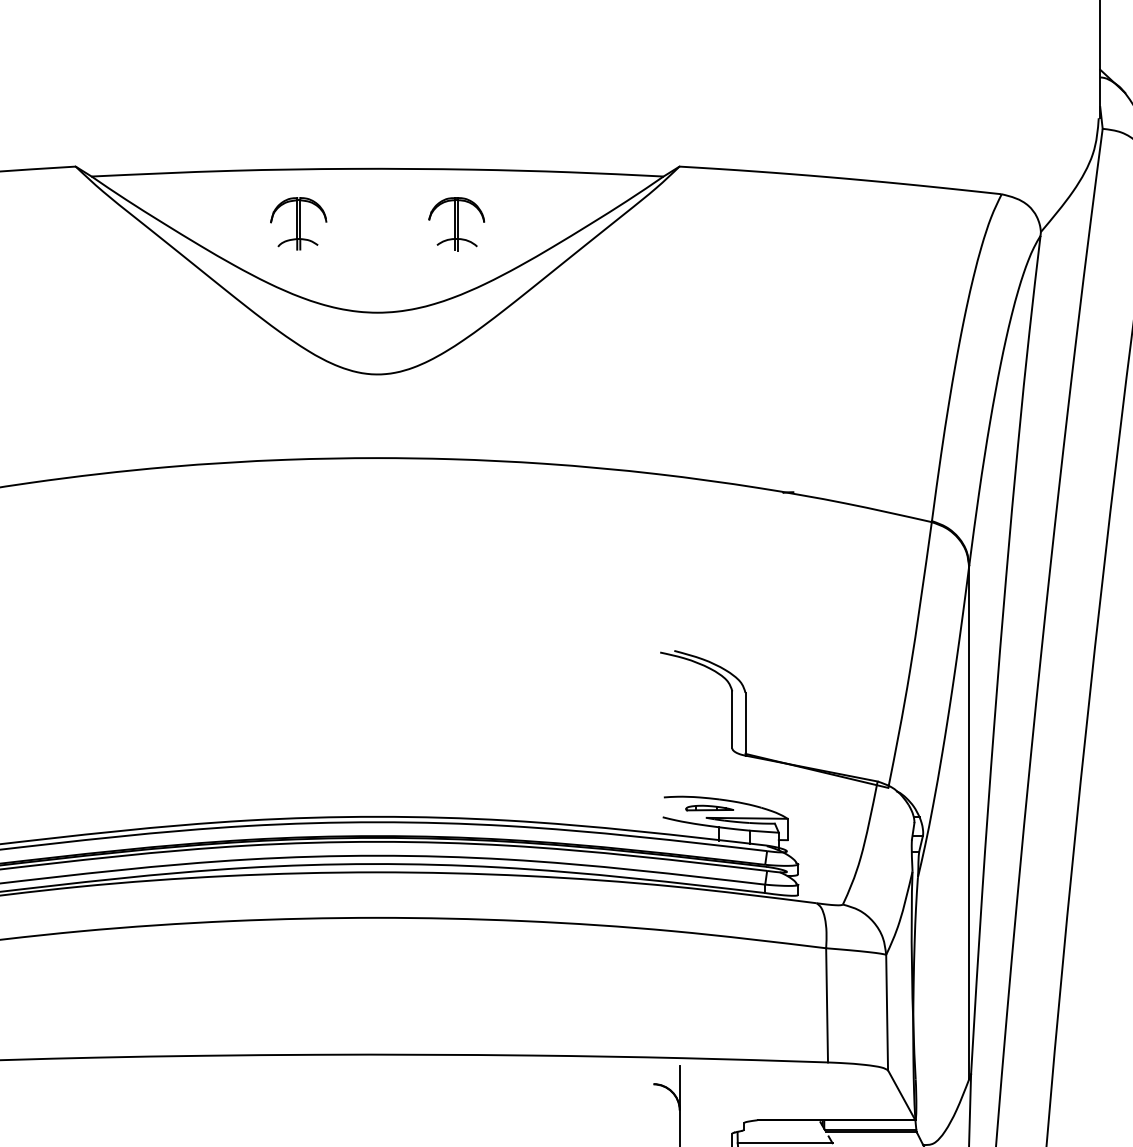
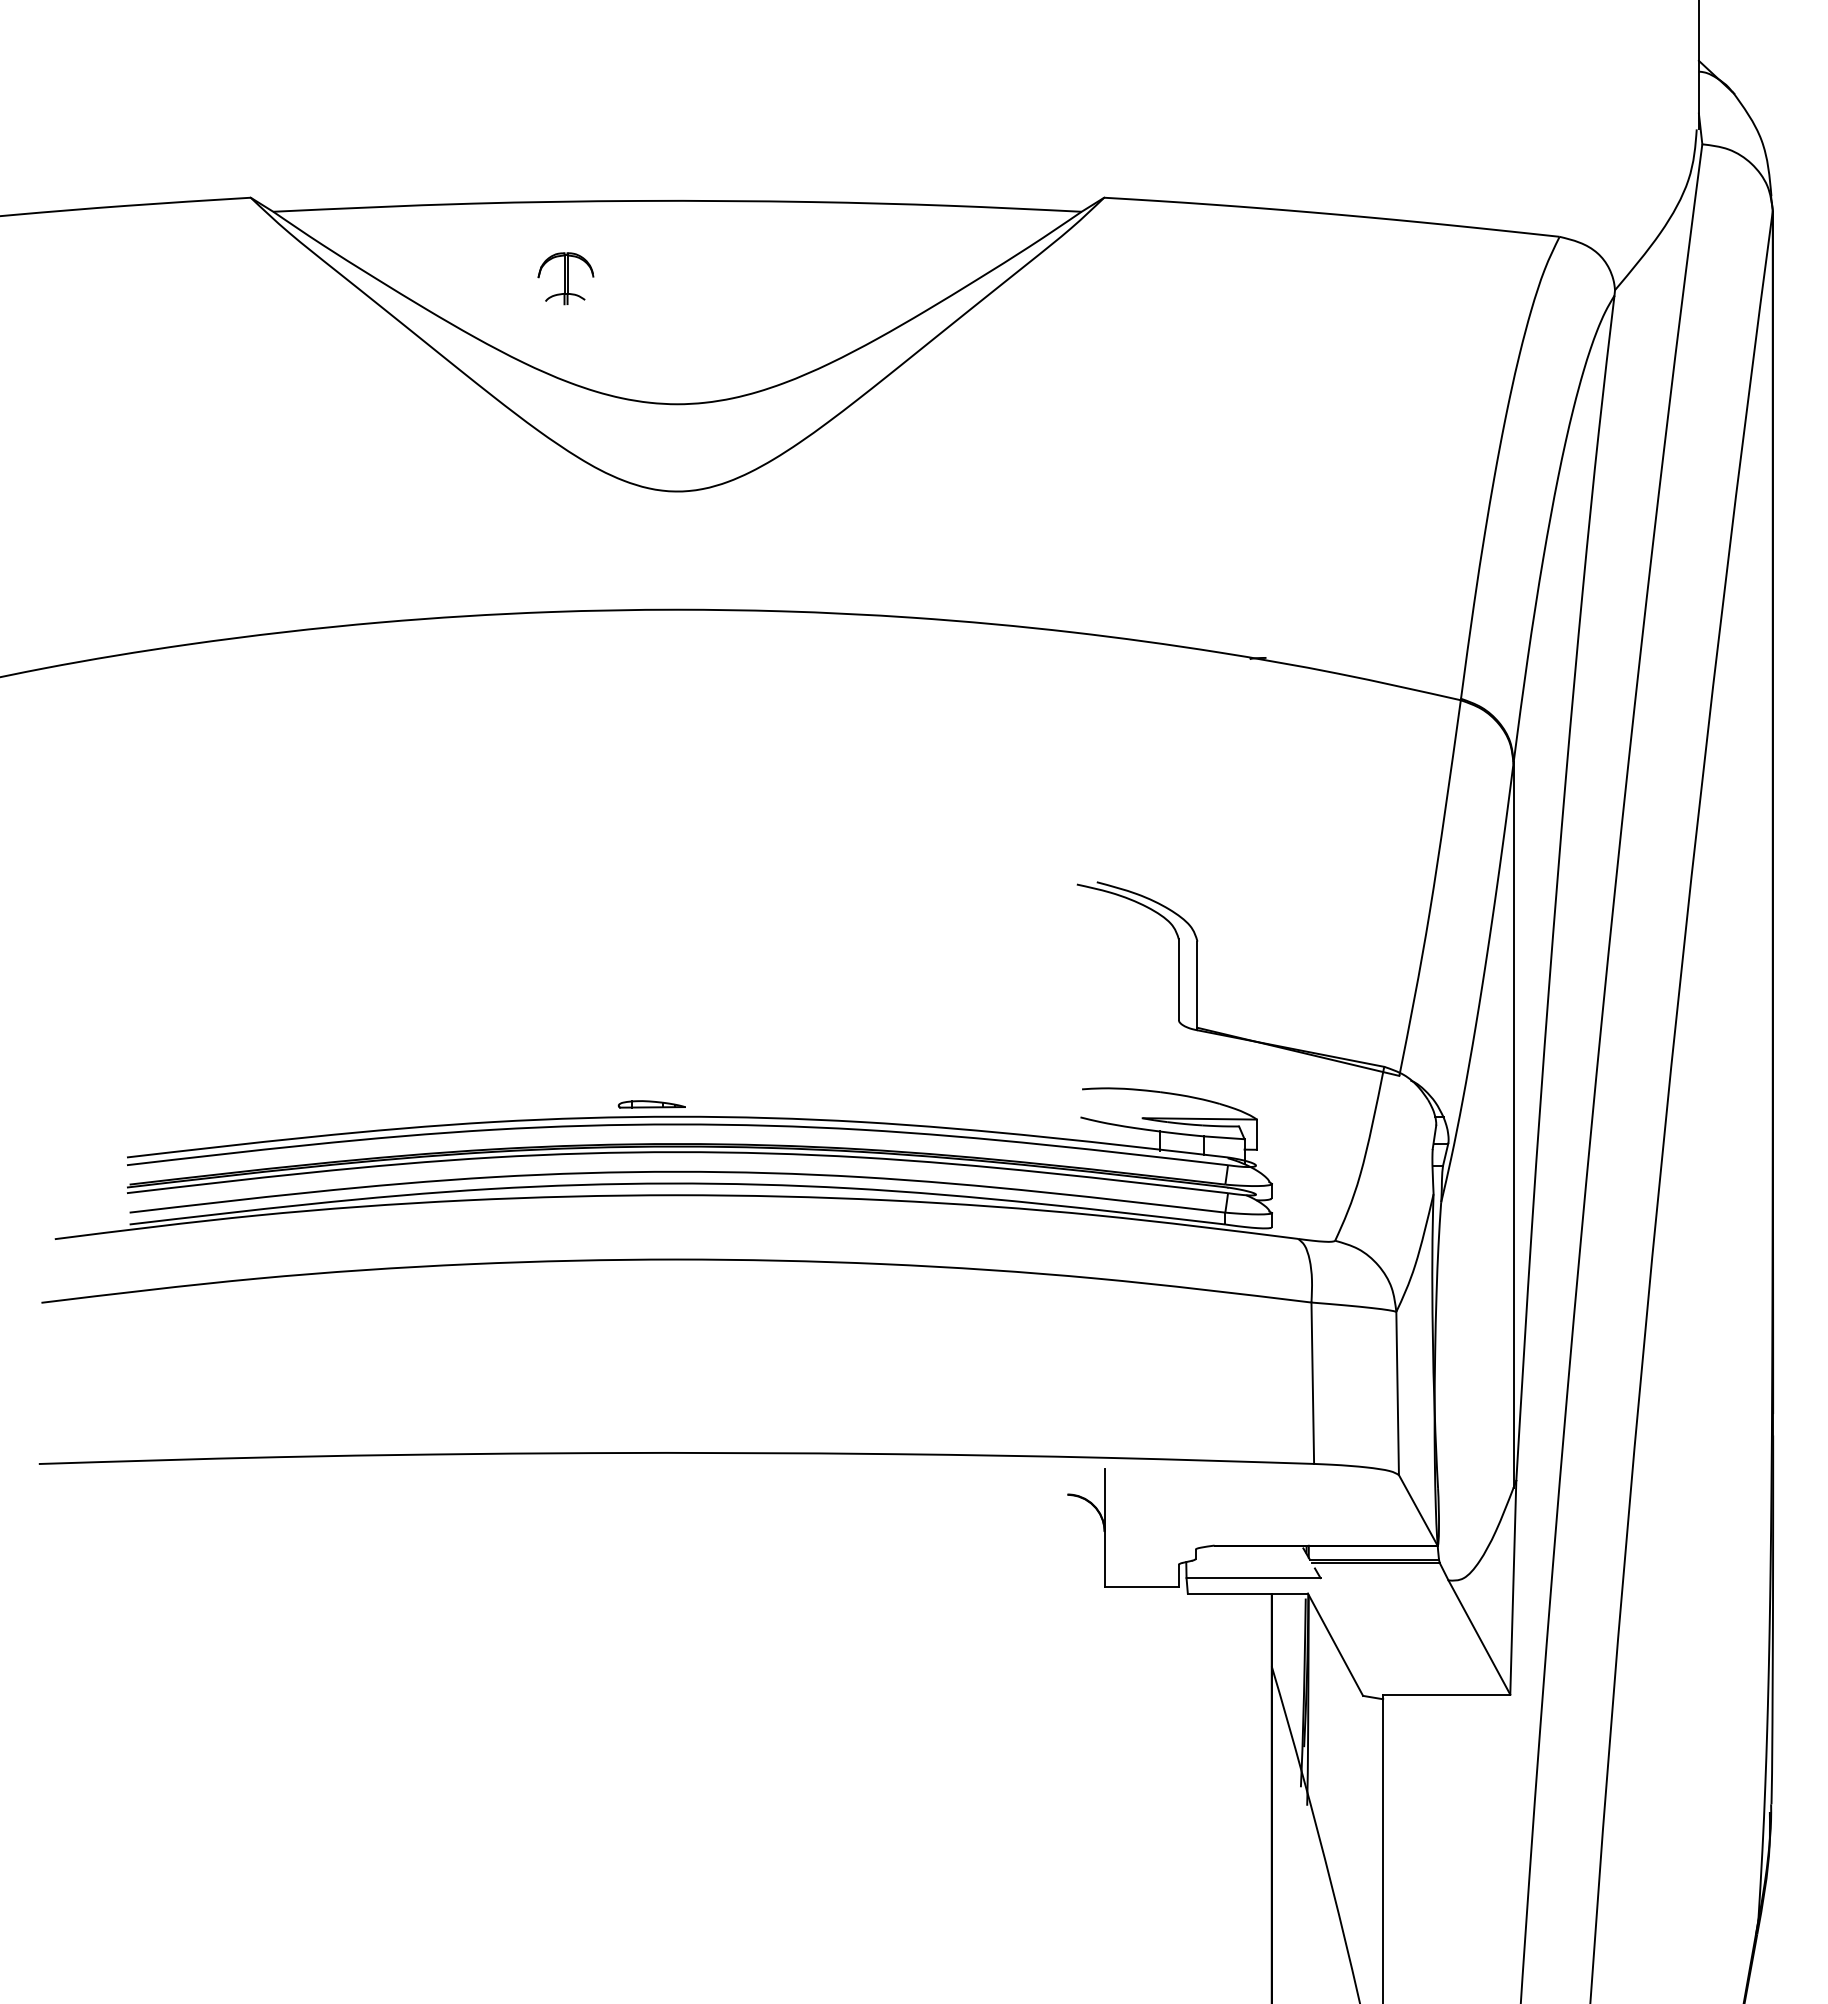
part: (298, 223) -> (565, 278), size x0.7
part: (456, 223) -> (788, 278), removed
part: (709, 808) -> (651, 1104), moved

